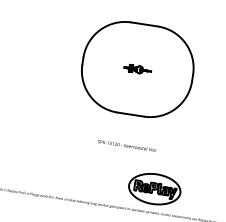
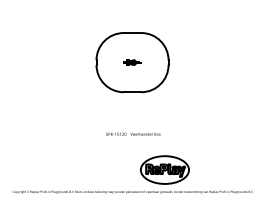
part: (137, 69) -> (132, 62), size x0.7

